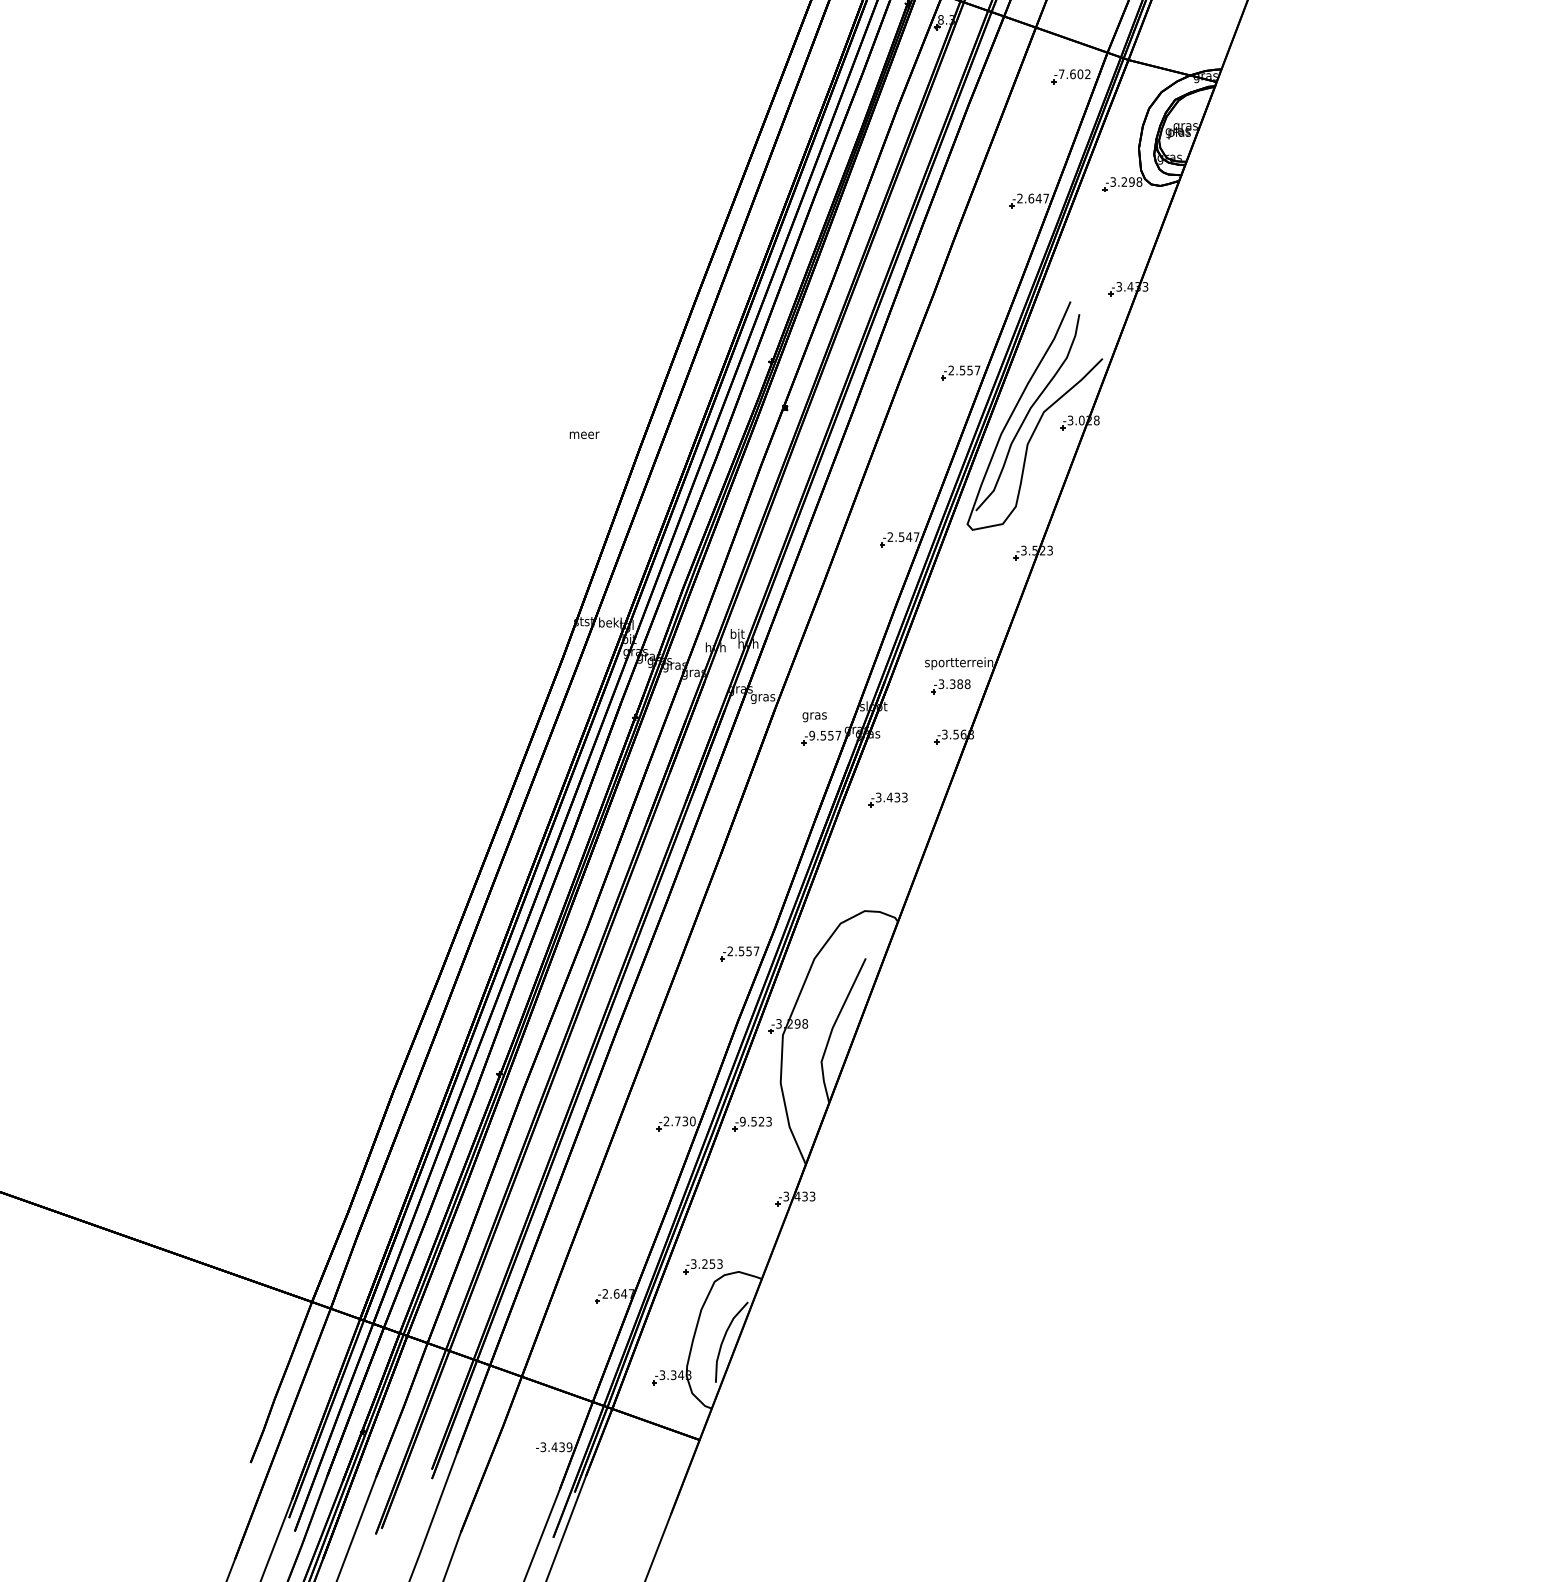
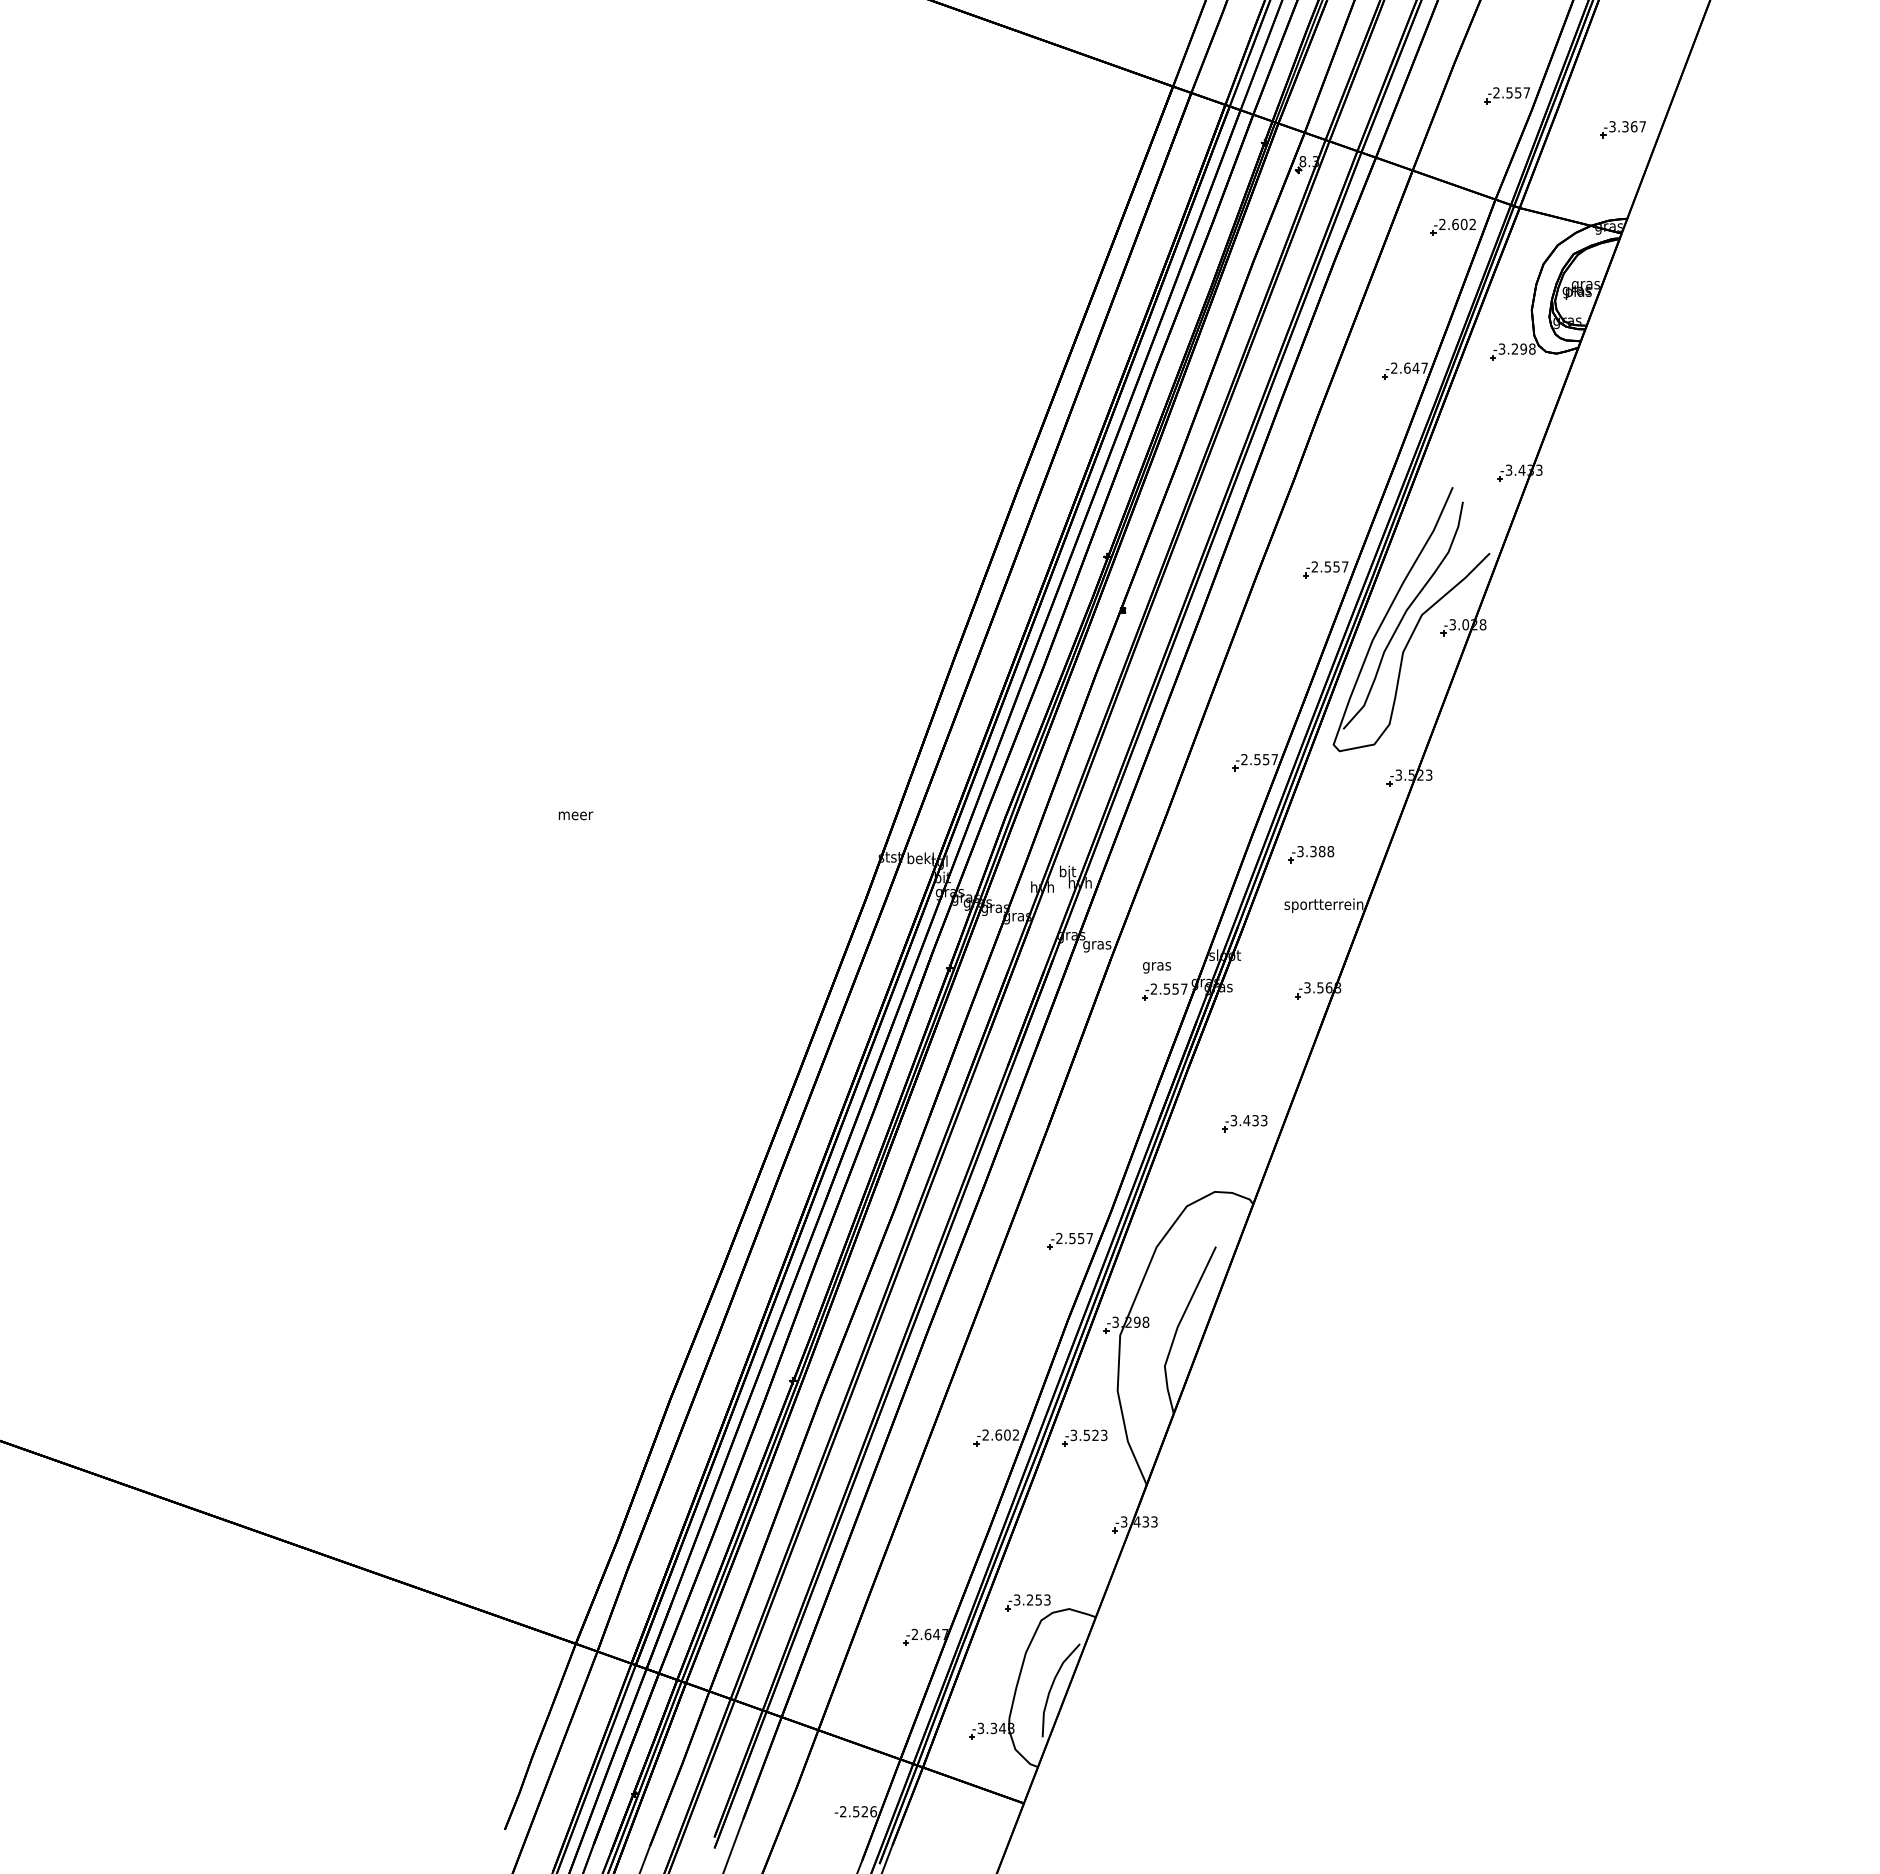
text: (1061, 73) -> (1442, 223), -7.602 -> -2.602
text: (584, 434) -> (575, 815), moved
text: (908, 537) -> (1265, 759), -2.547 -> -2.557
part: (950, 686) -> (1311, 854), moved
text: (811, 735) -> (1153, 988), -9.557 -> -2.557
part: (887, 800) -> (1244, 1123), moved
text: (685, 1120) -> (1007, 1434), -2.730 -> -2.602
text: (742, 1120) -> (1073, 1434), -9.523 -> -3.523
text: (556, 1447) -> (858, 1811), -3.439 -> -2.526

